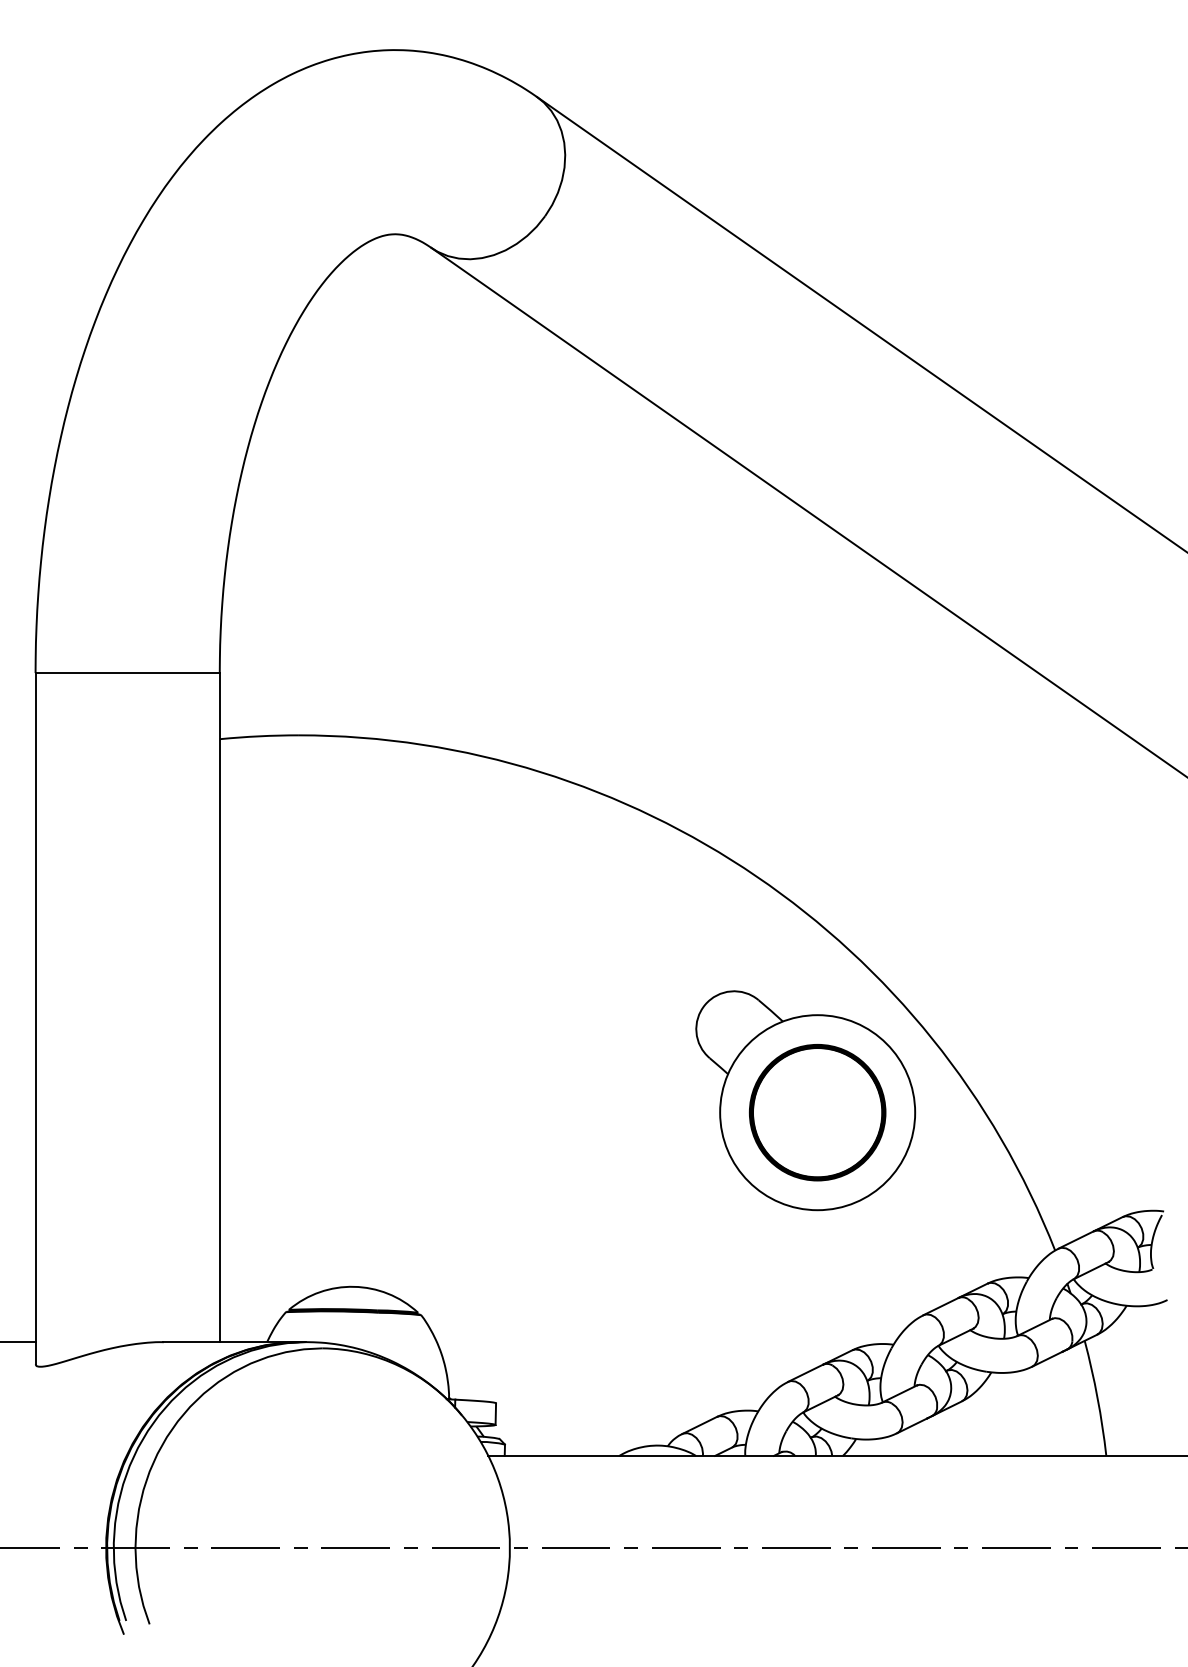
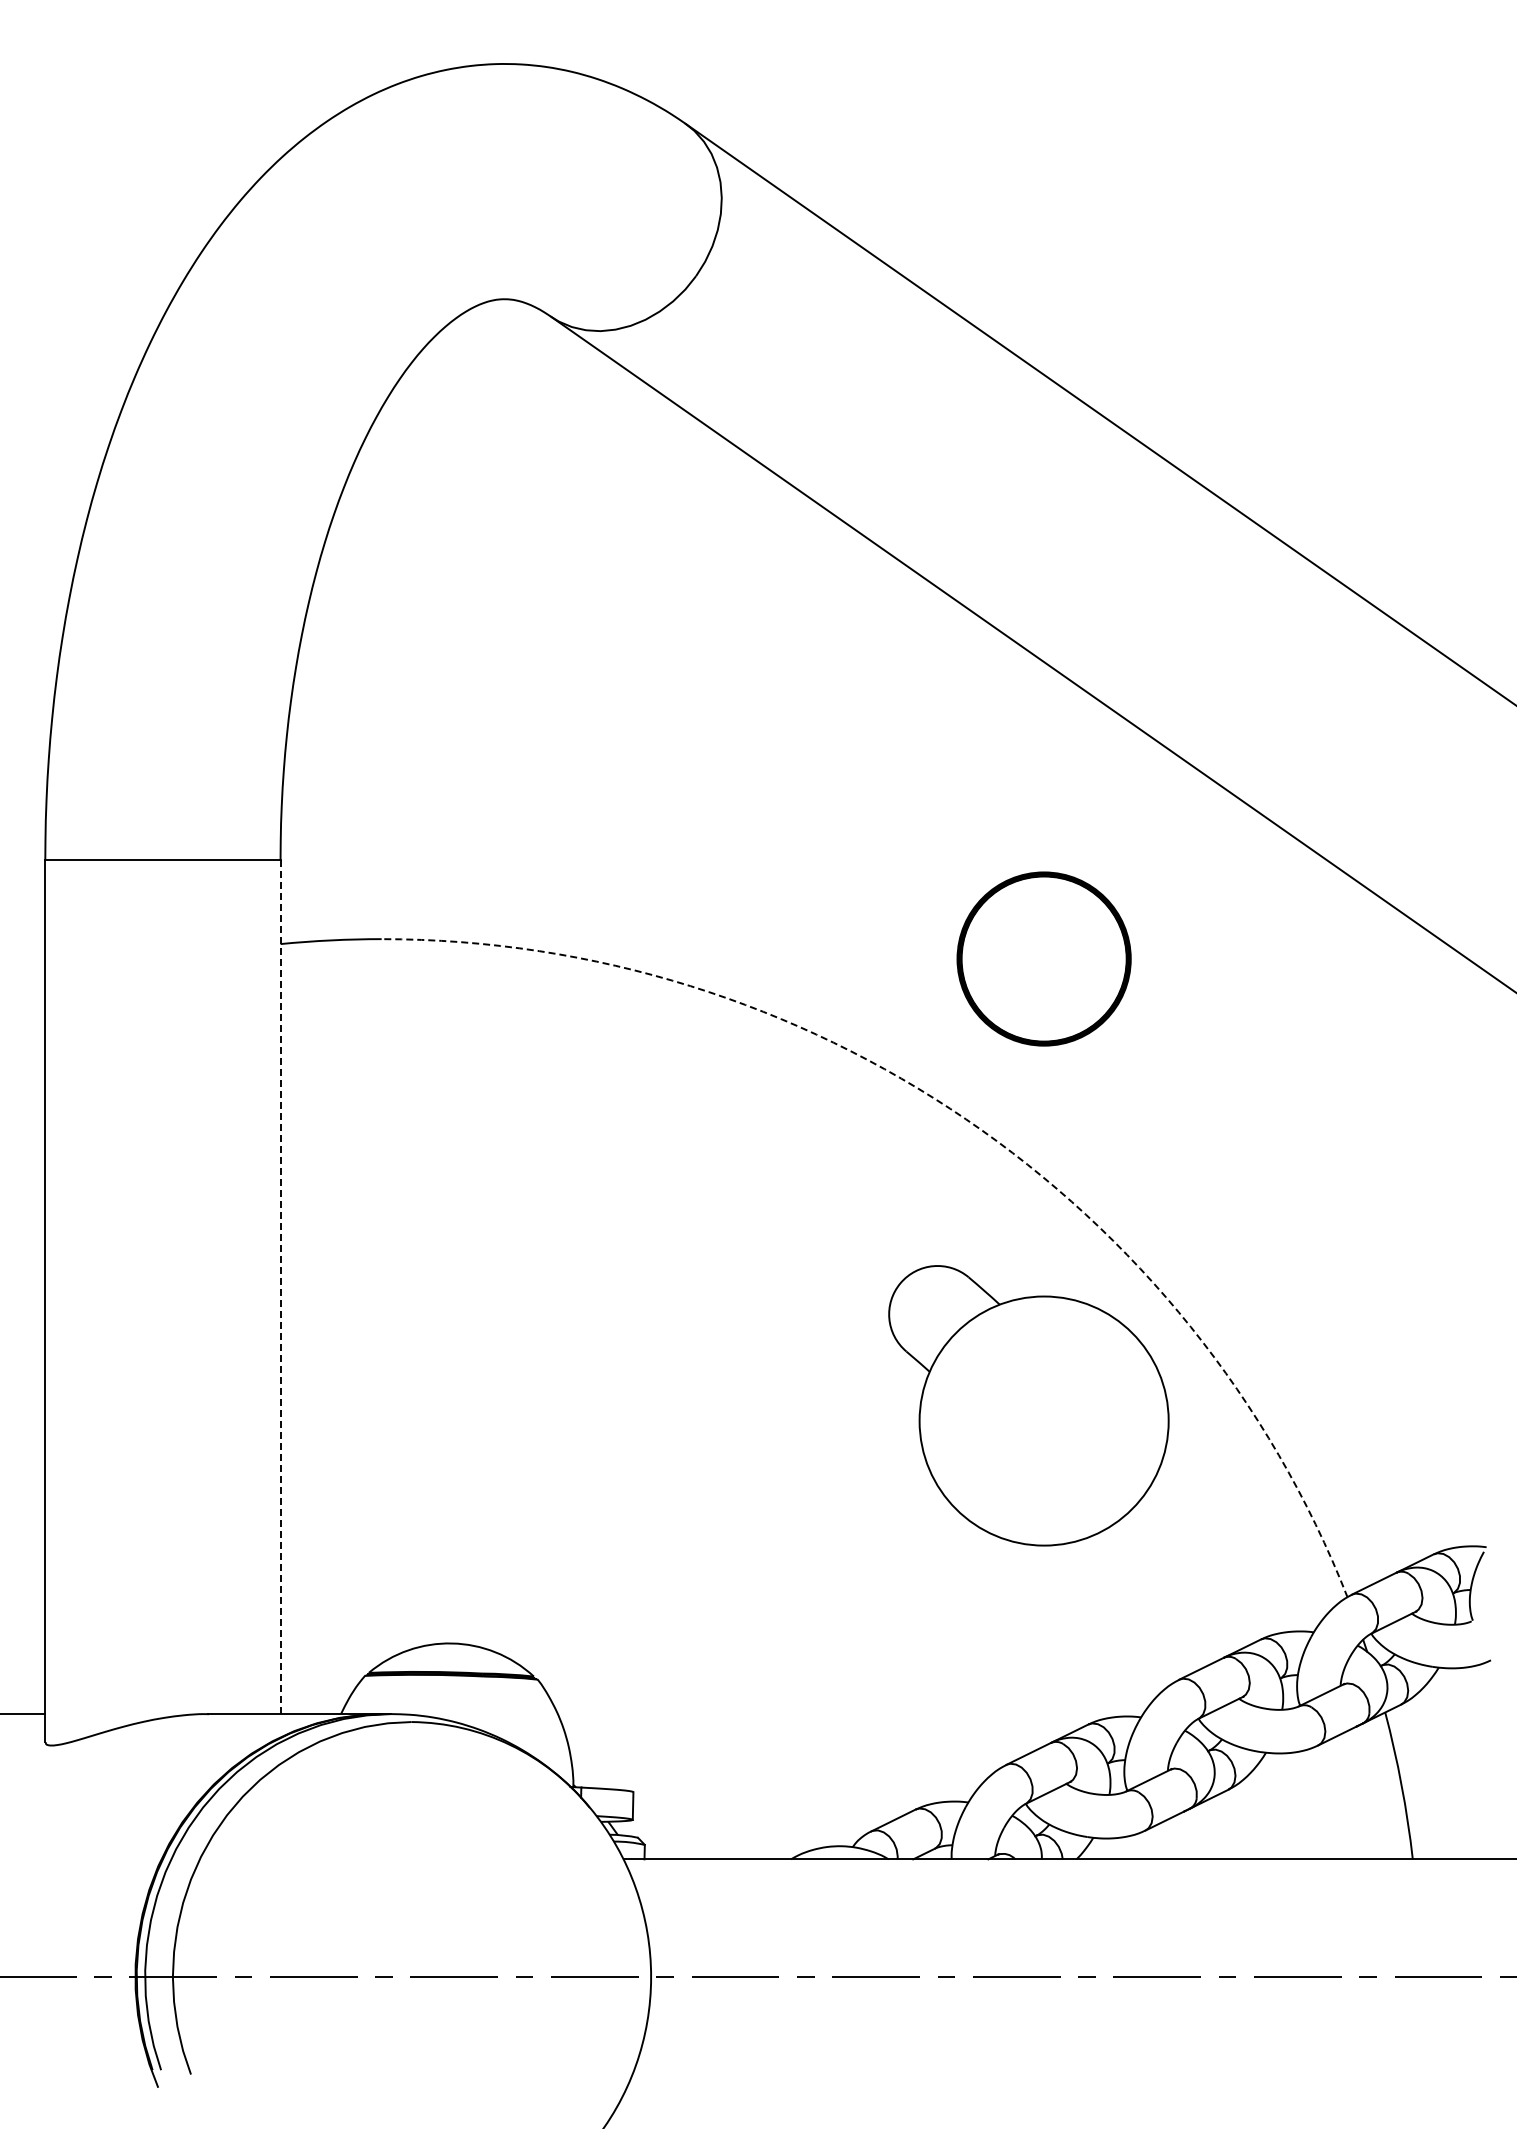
arc: (756, 876) -> (966, 1119), solid -> dashed
line: (219, 1007) -> (280, 1286), solid -> dashed
part: (817, 1112) -> (1043, 958), moved

